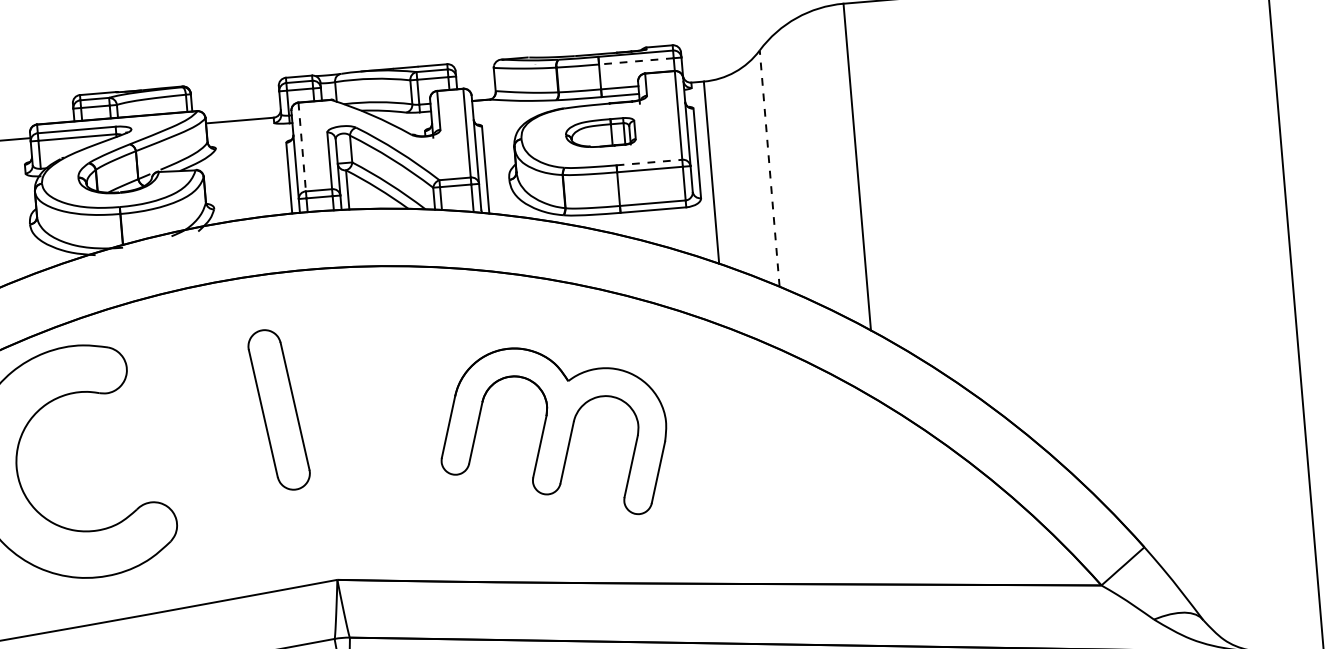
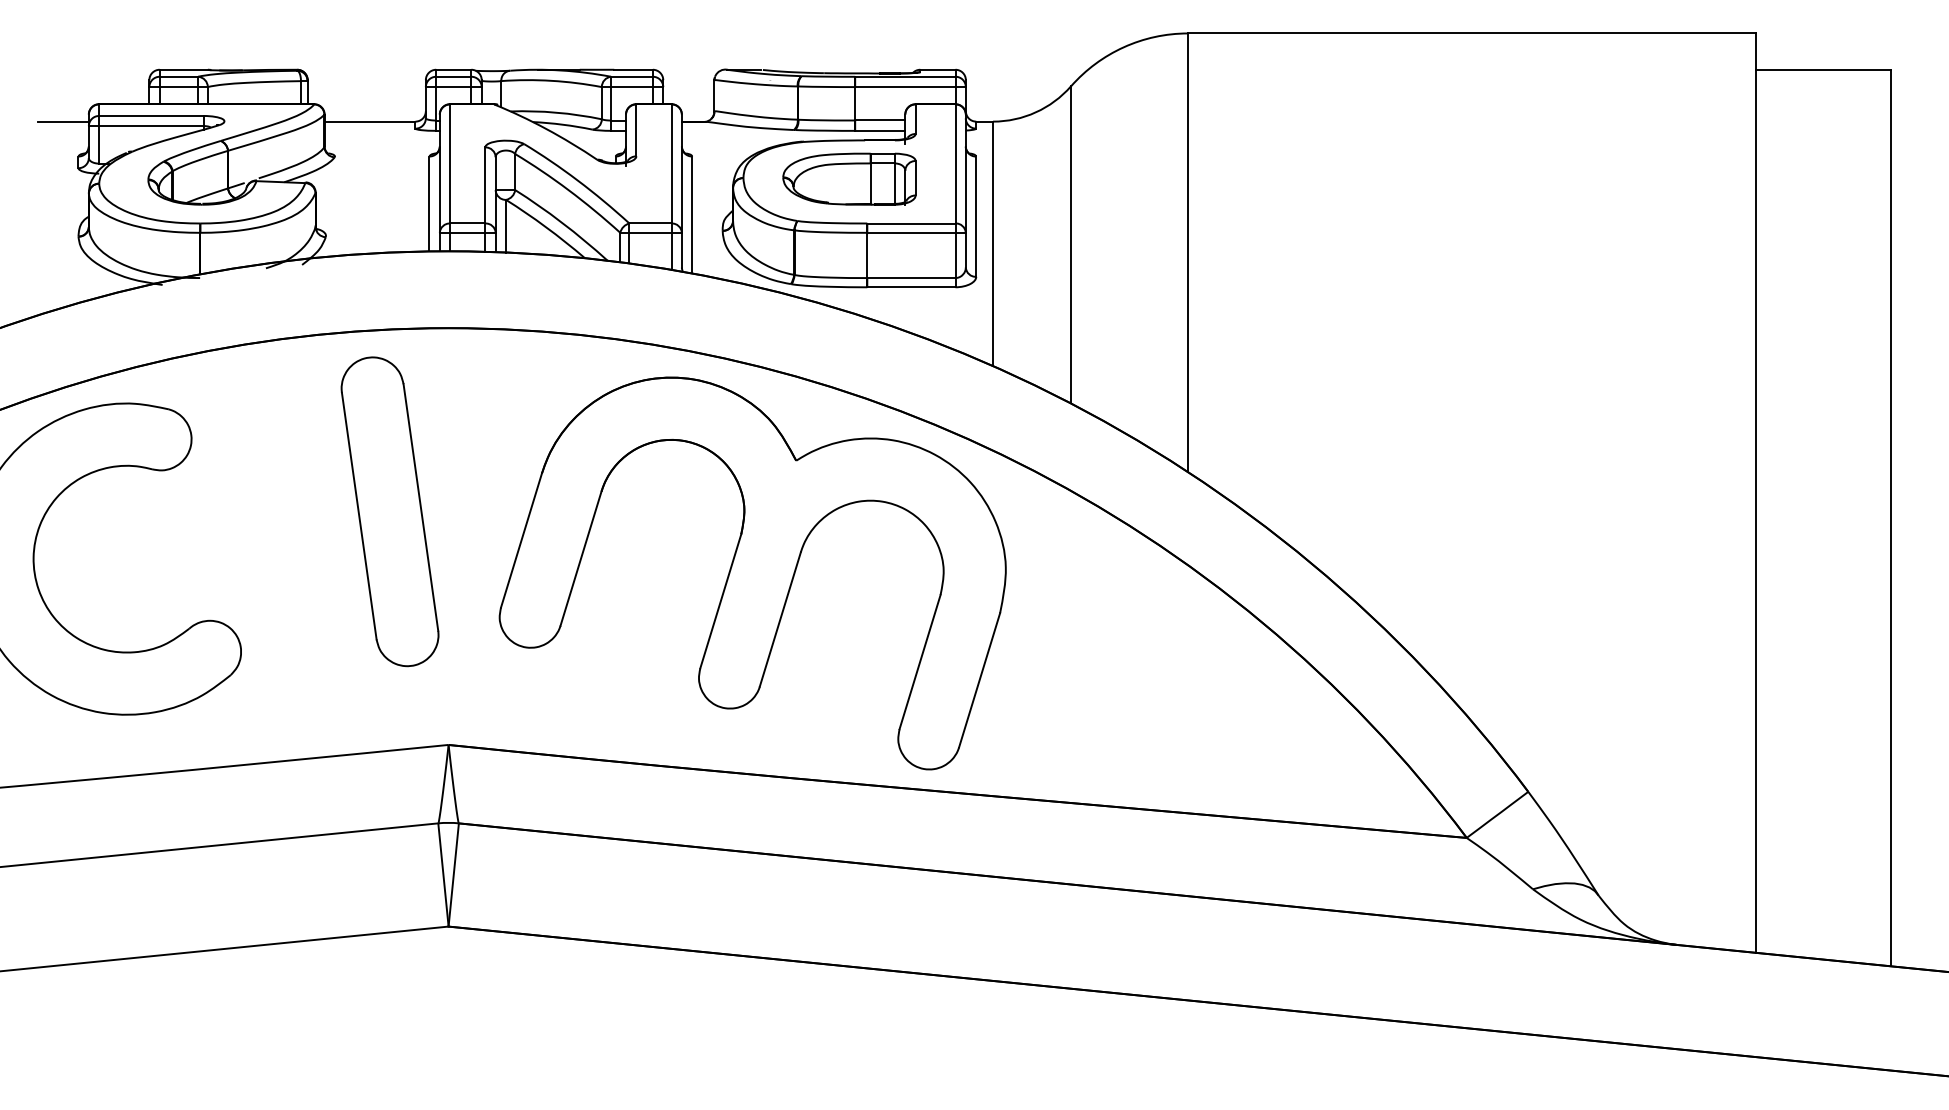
line: (635, 61) -> (904, 87), dashed -> solid
part: (600, 132) -> (849, 178), size x1.43
line: (302, 146) -> (450, 163), dashed -> solid
line: (649, 162) -> (911, 223), dashed -> solid
line: (769, 168) -> (1071, 244), dashed -> solid
part: (278, 409) -> (389, 511), size x1.43
part: (552, 433) -> (752, 573), size x1.67

